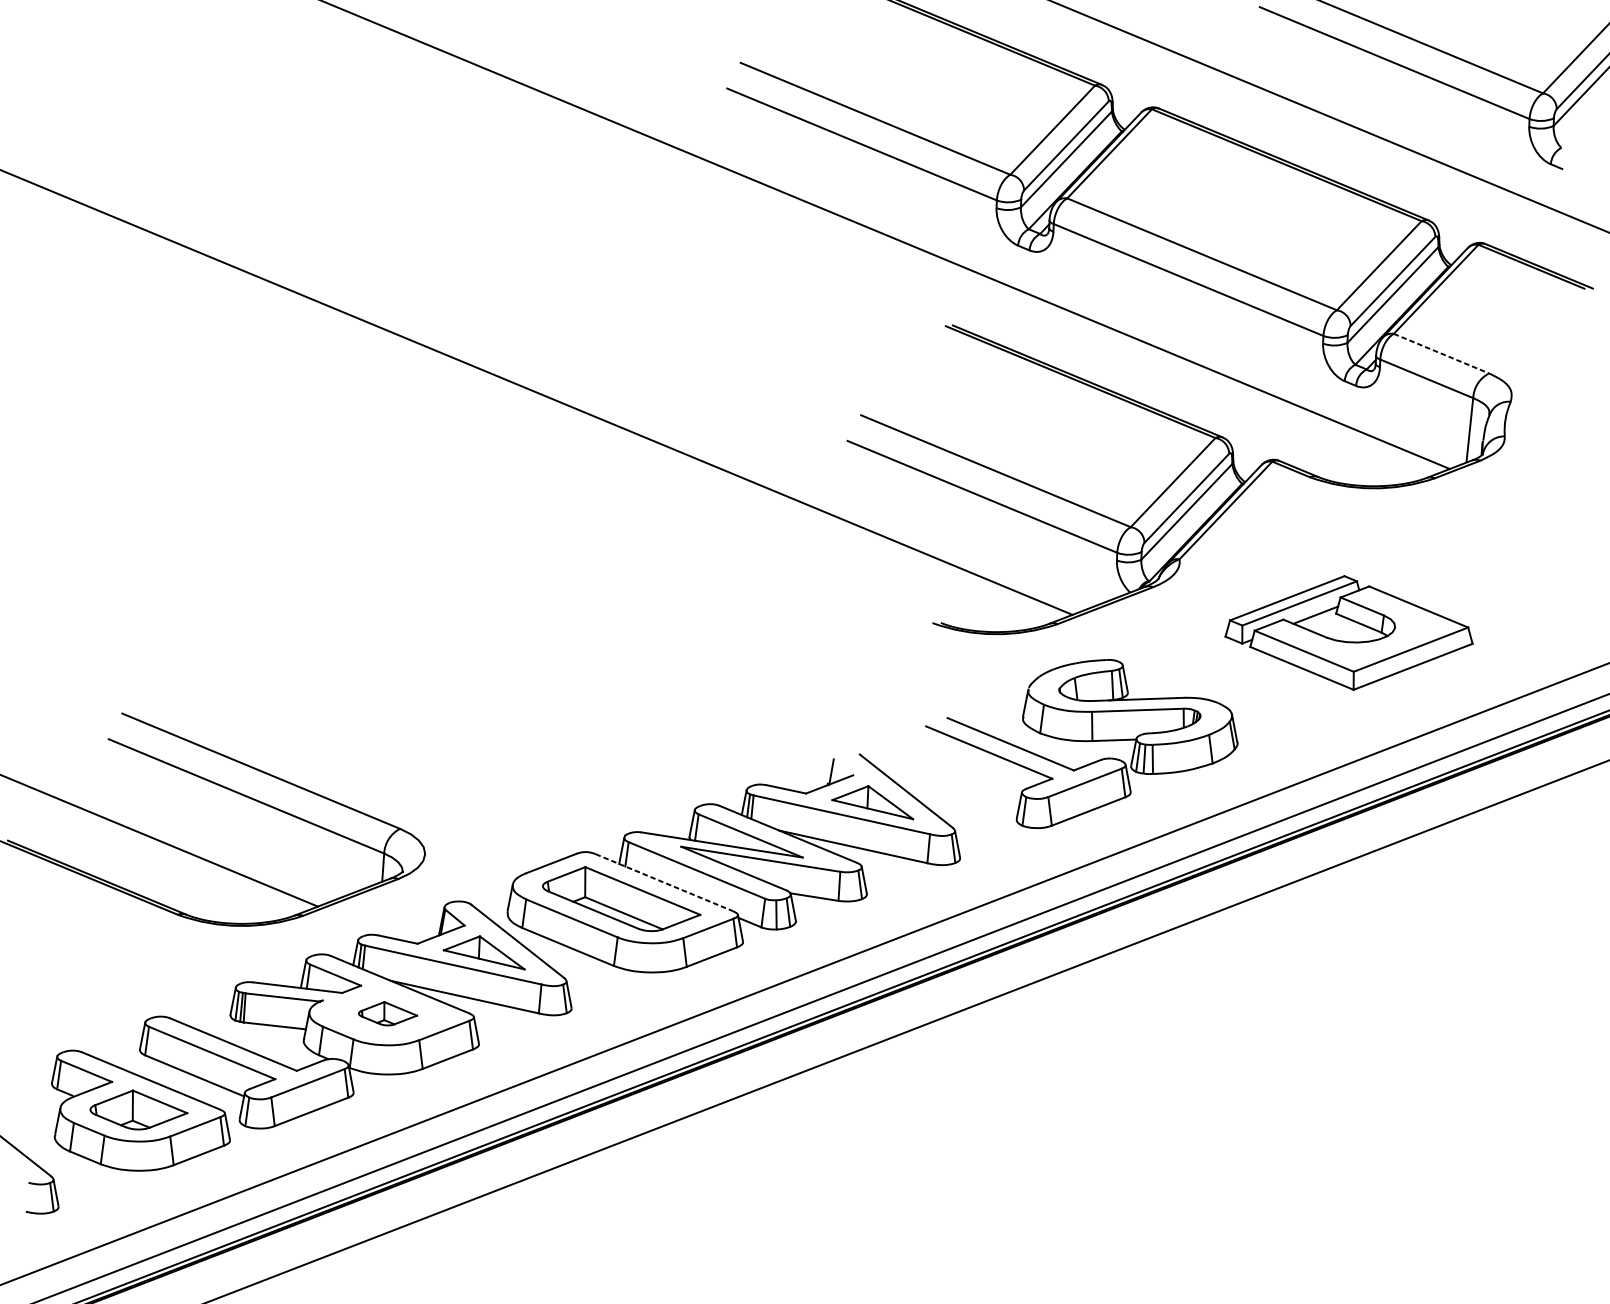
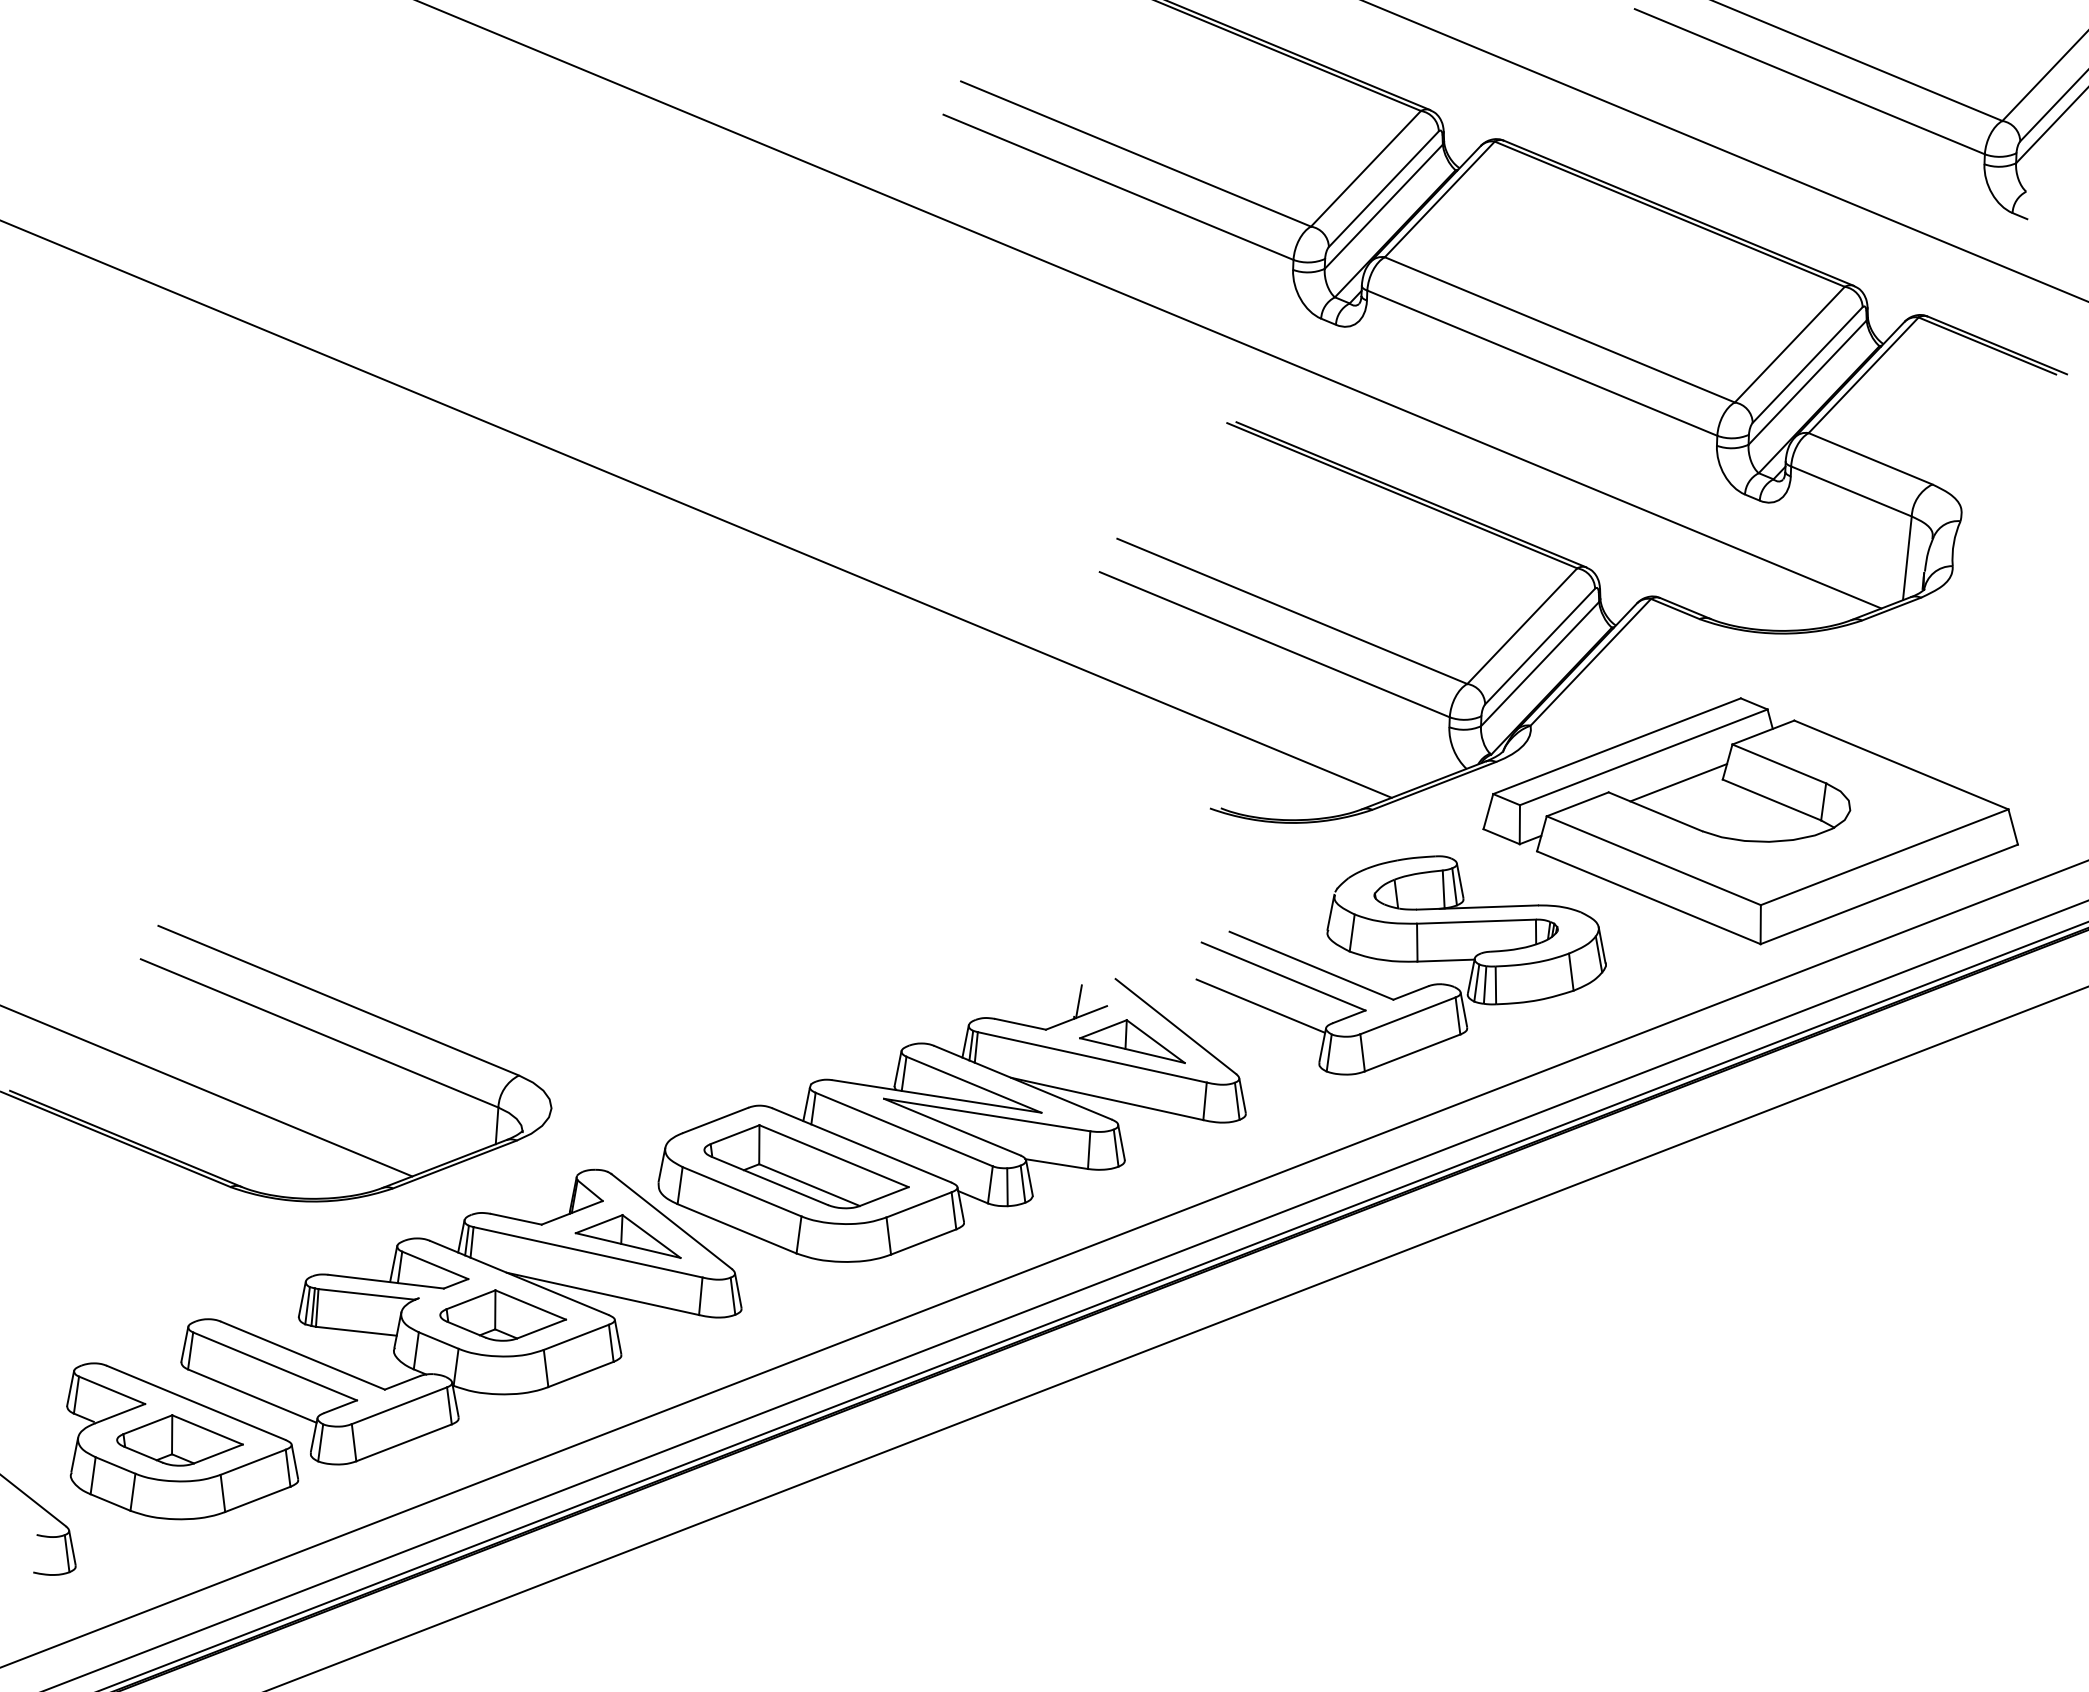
line: (1441, 353) -> (1870, 458), dashed -> solid
part: (1348, 633) -> (1750, 821), size x1.67
line: (971, 774) -> (1260, 1005), added
line: (664, 882) -> (862, 1145), dashed -> solid
part: (388, 1013) -> (503, 1315), size x1.67

